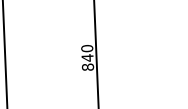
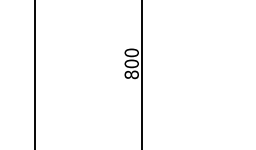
text: (87, 57) -> (131, 63), 840 -> 800

